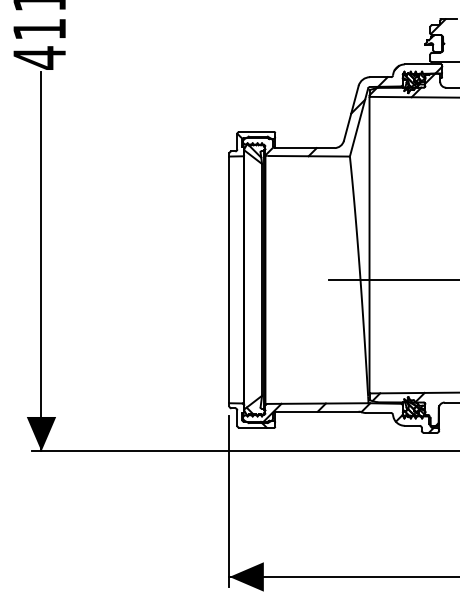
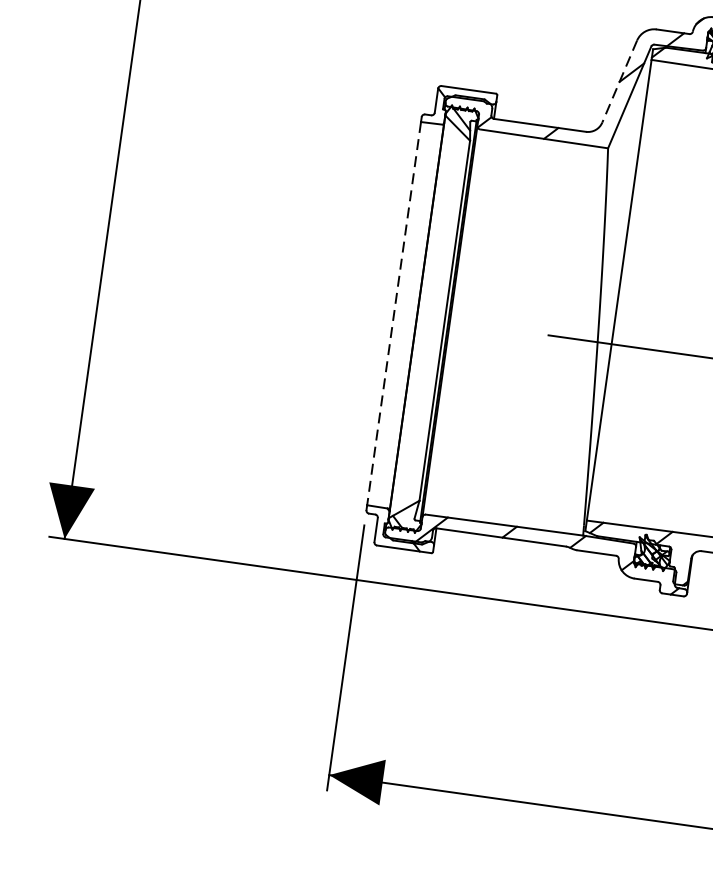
line: (351, 113) -> (619, 81), solid -> dashed
line: (229, 280) -> (394, 314), solid -> dashed

